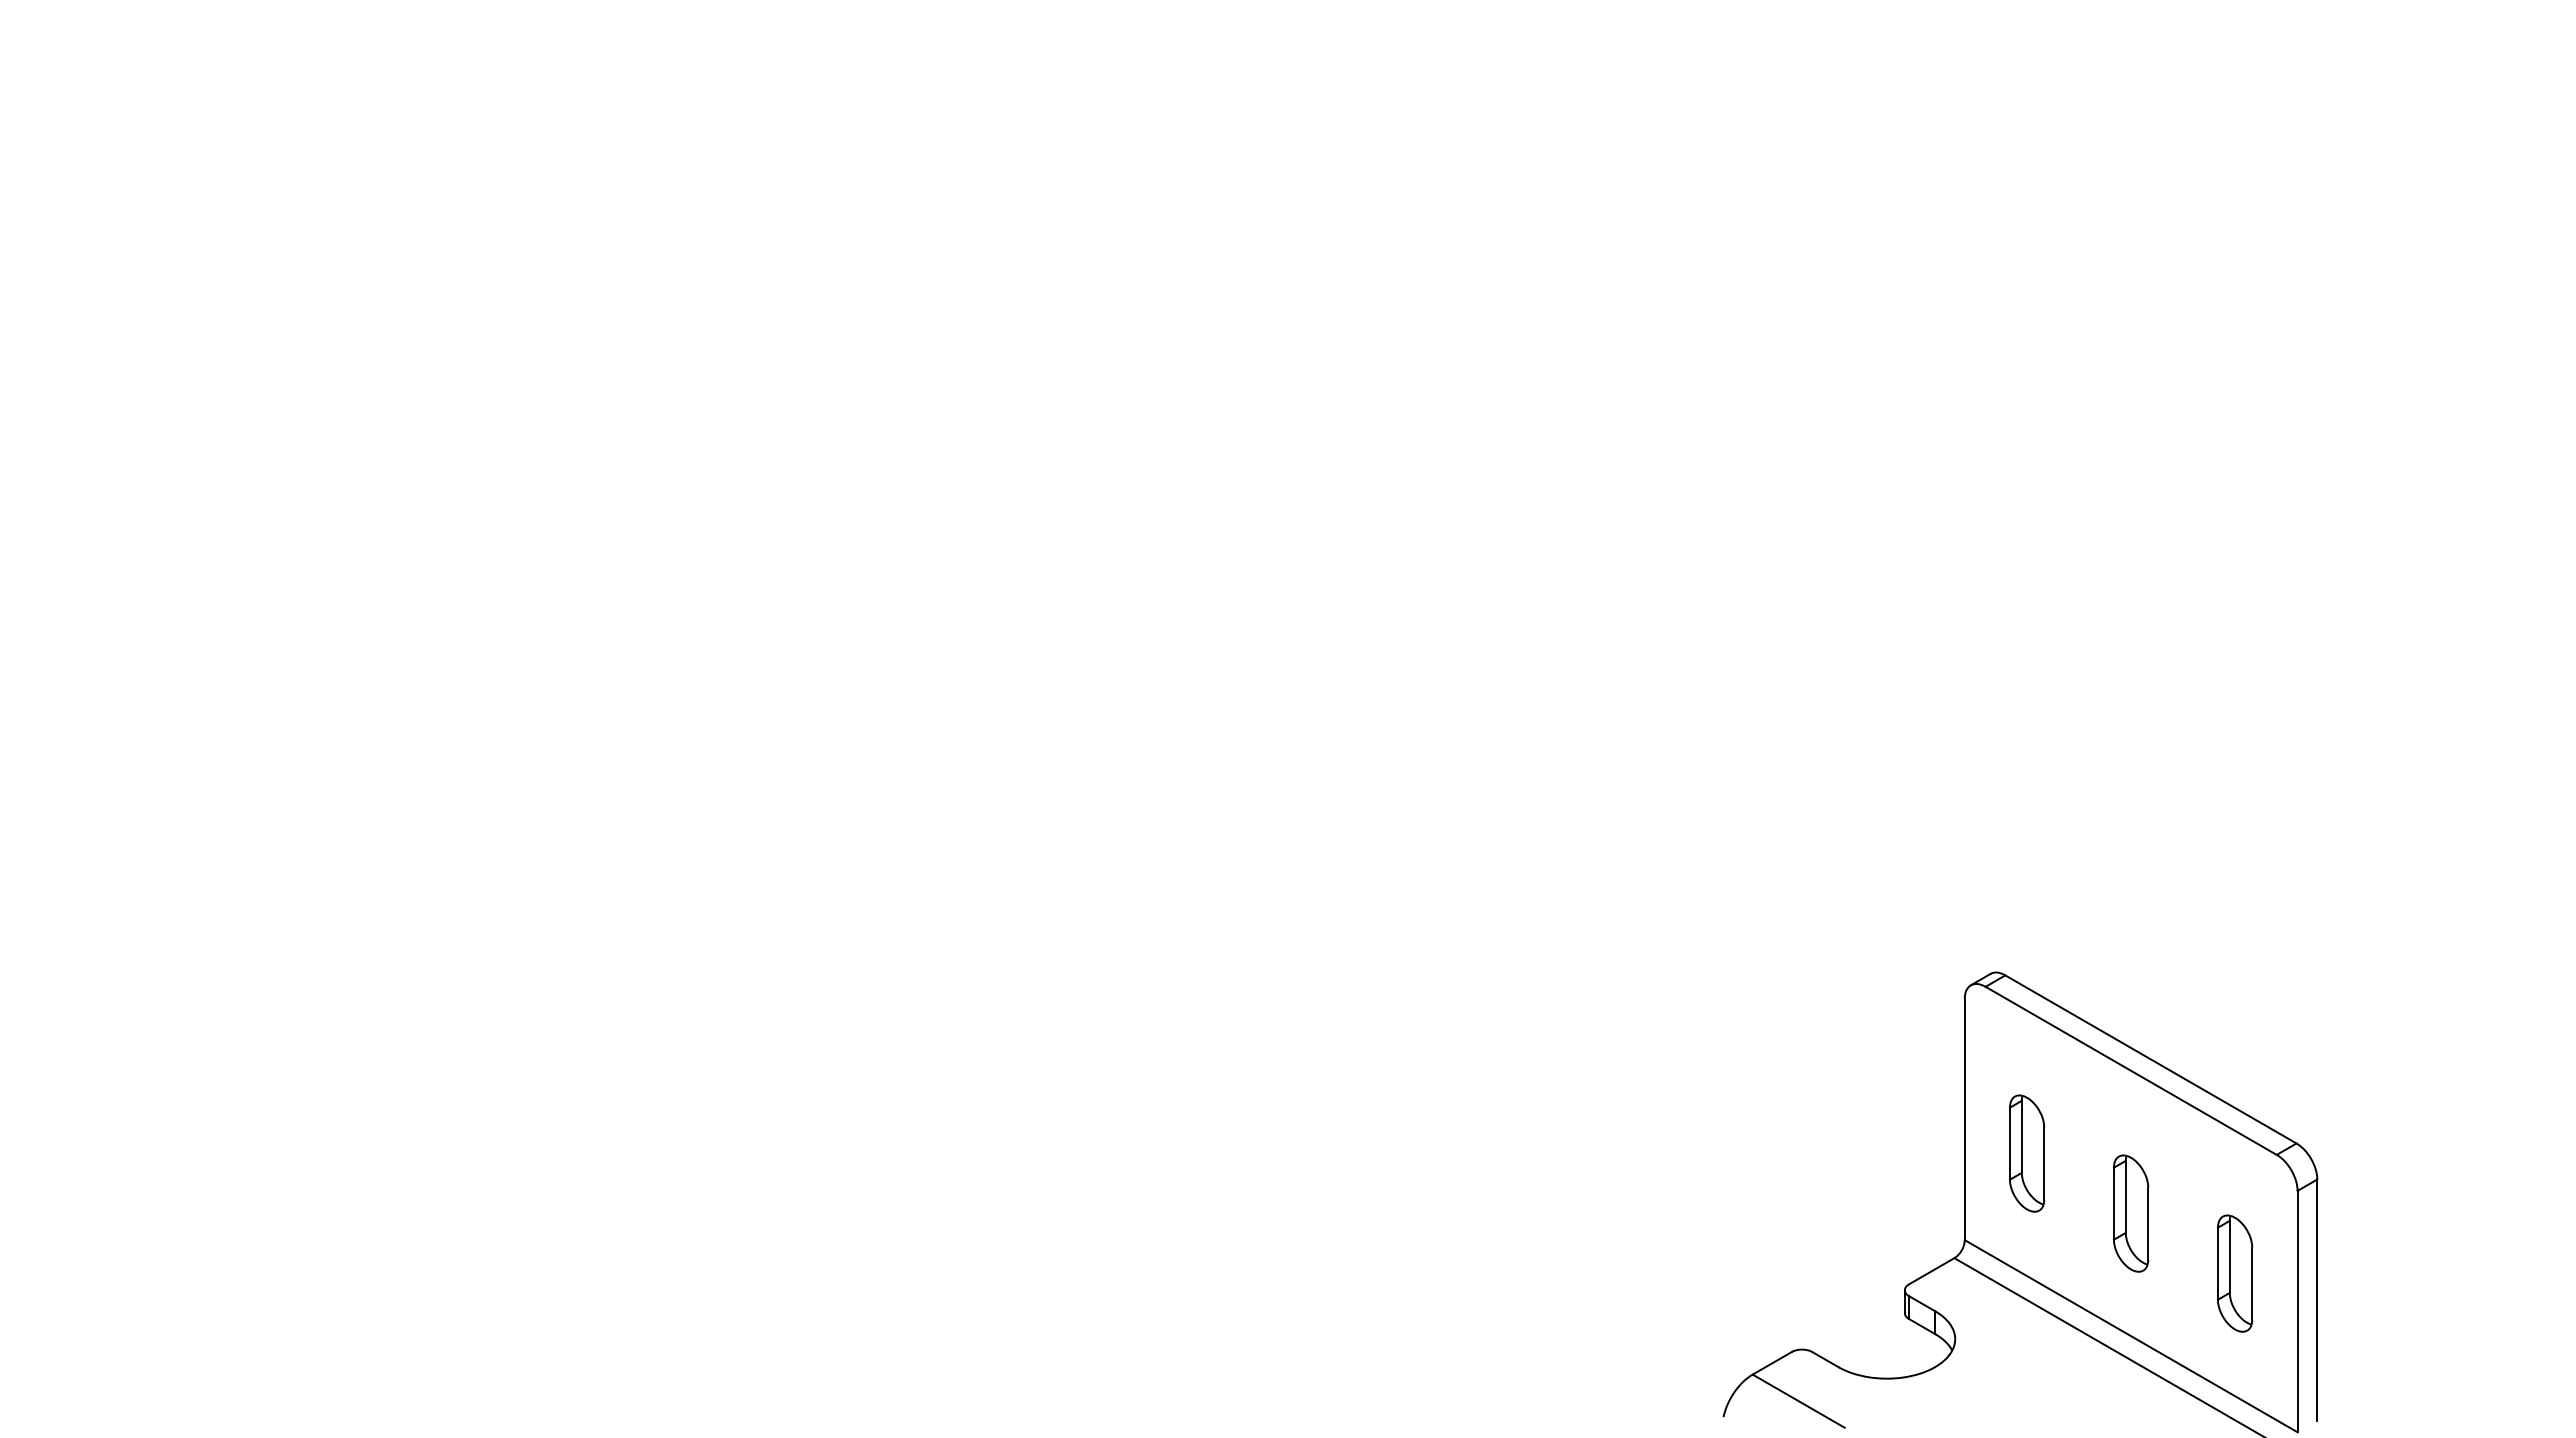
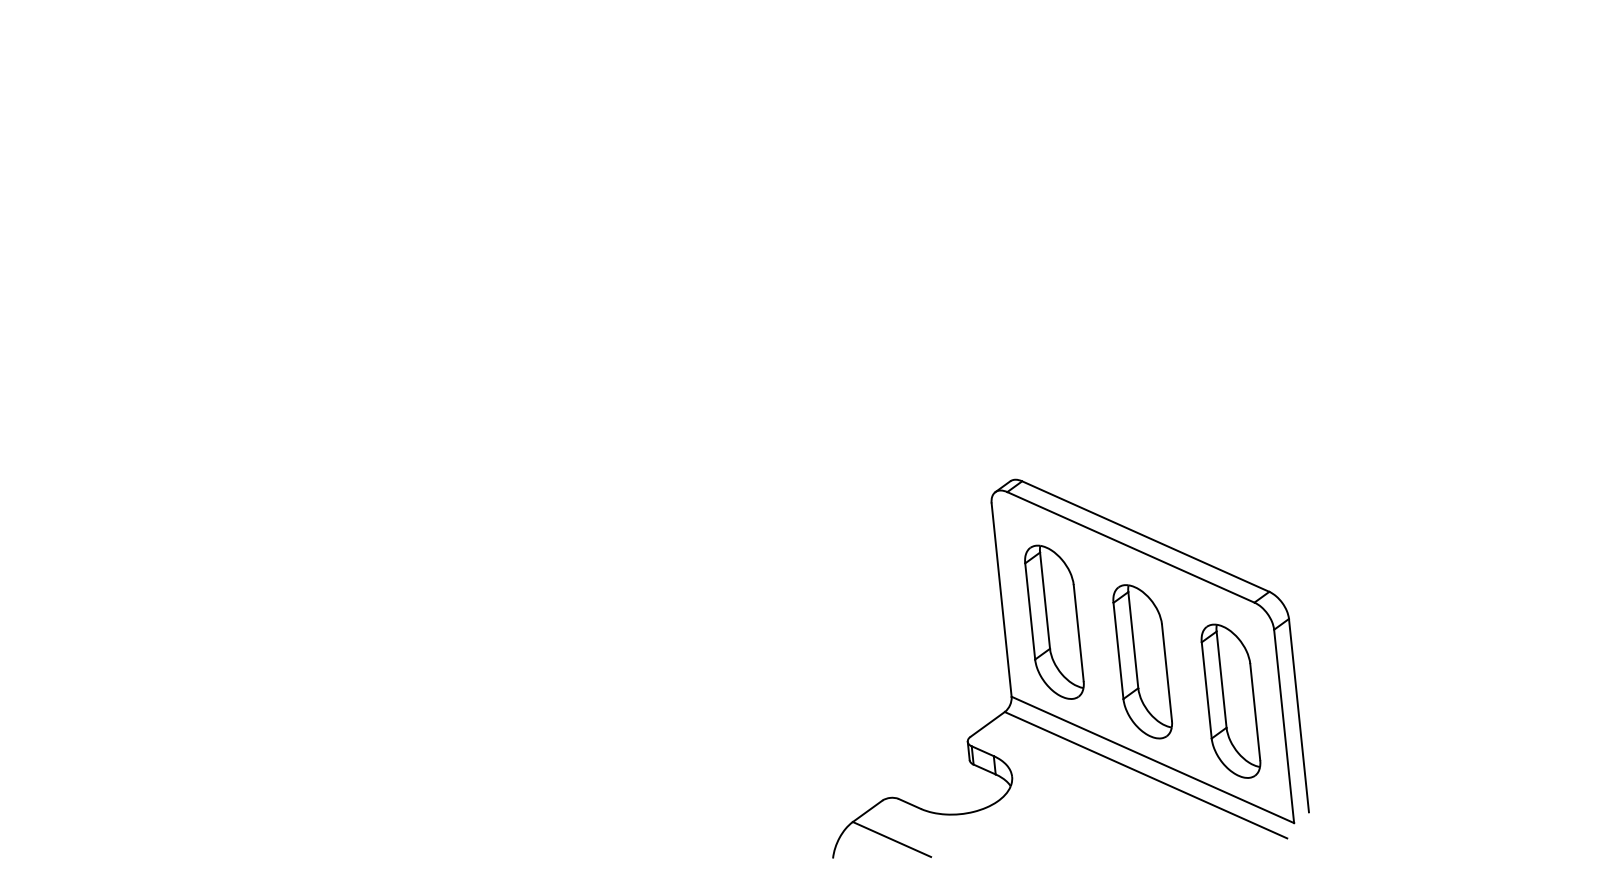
part: (2026, 1153) -> (1053, 622), size x1.67
part: (2130, 1213) -> (1142, 661), size x1.67
part: (2234, 1273) -> (1230, 701), size x1.67

